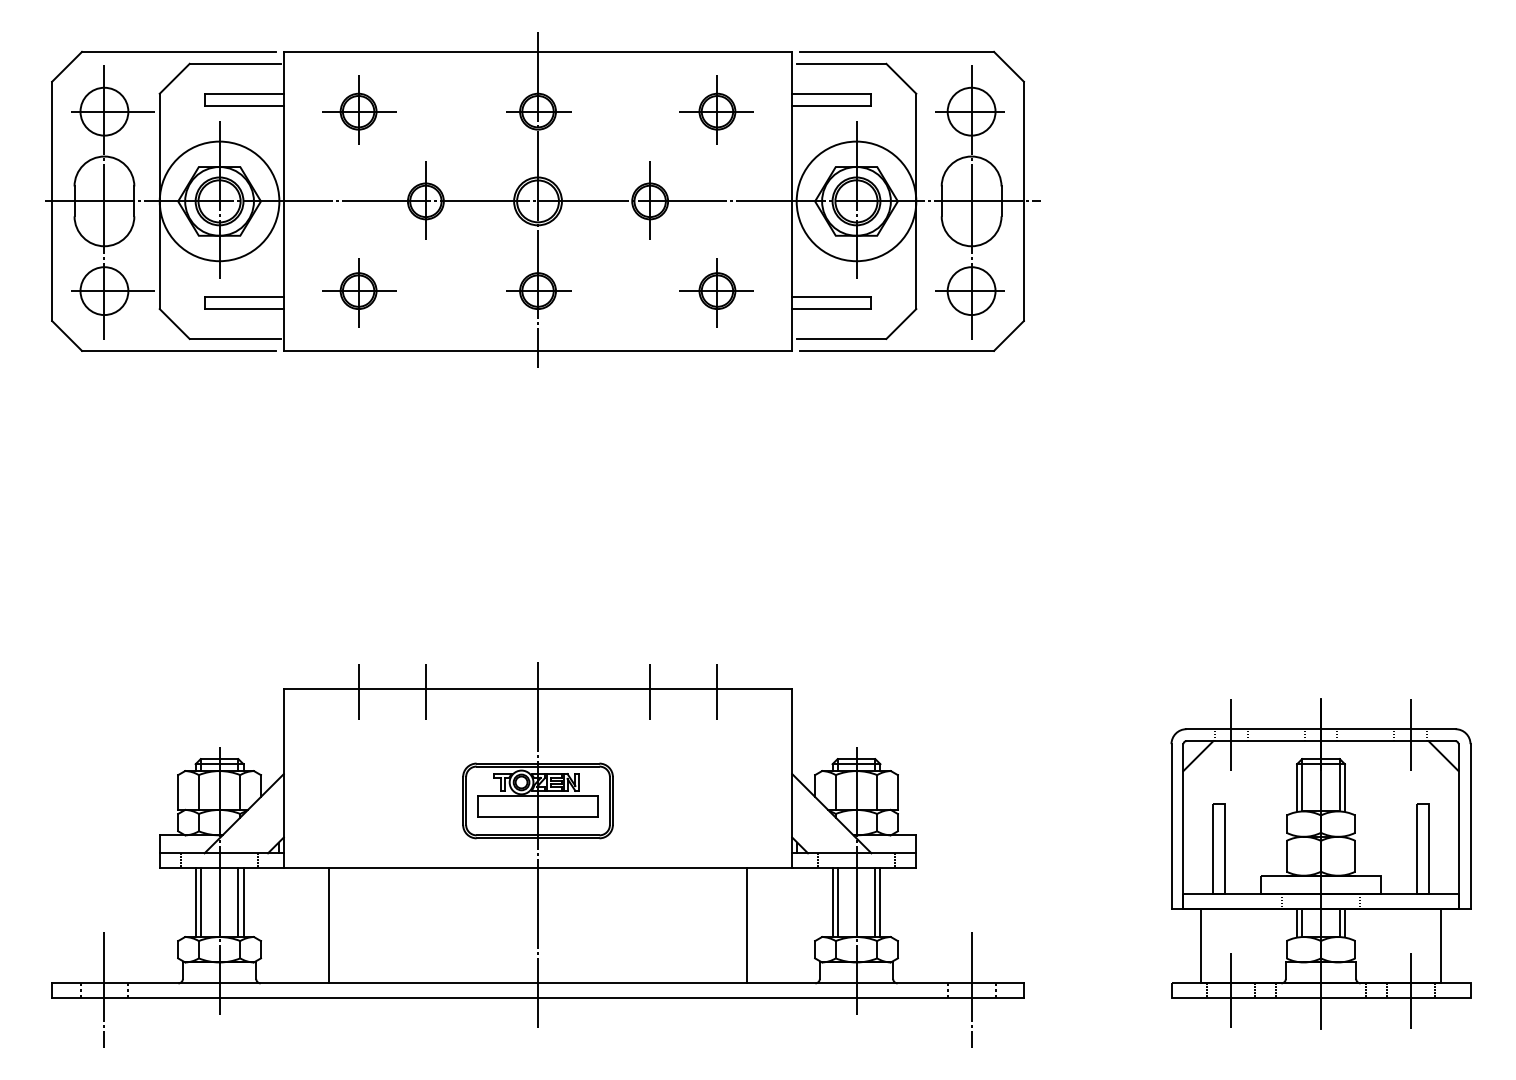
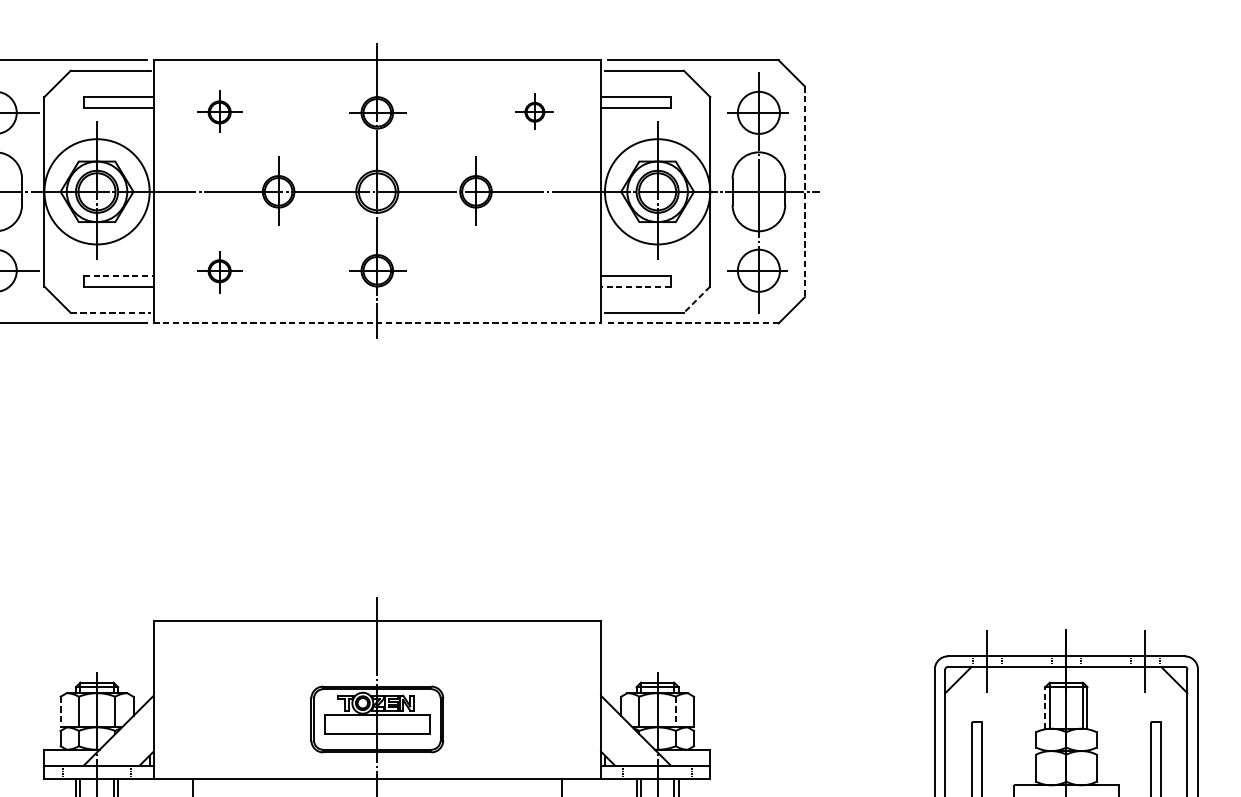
part: (359, 109) -> (220, 110), size x0.7
part: (716, 109) -> (534, 110), size x0.6
line: (1023, 201) -> (804, 191), solid -> dashed
part: (359, 292) -> (220, 272), size x0.7
part: (716, 292) -> (534, 272), removed
line: (244, 297) -> (118, 276), solid -> dashed
line: (831, 309) -> (635, 286), solid -> dashed
line: (901, 324) -> (697, 300), solid -> dashed
line: (235, 338) -> (111, 312), solid -> dashed
line: (538, 350) -> (377, 323), solid -> dashed
line: (896, 350) -> (692, 323), solid -> dashed
line: (358, 691) -> (219, 623), removed
line: (425, 691) -> (278, 623), removed
line: (650, 691) -> (476, 623), removed
line: (717, 691) -> (535, 623), removed
line: (1297, 787) -> (1045, 707), solid -> dashed
line: (178, 793) -> (60, 712), solid -> dashed
line: (877, 793) -> (676, 712), solid -> dashed

